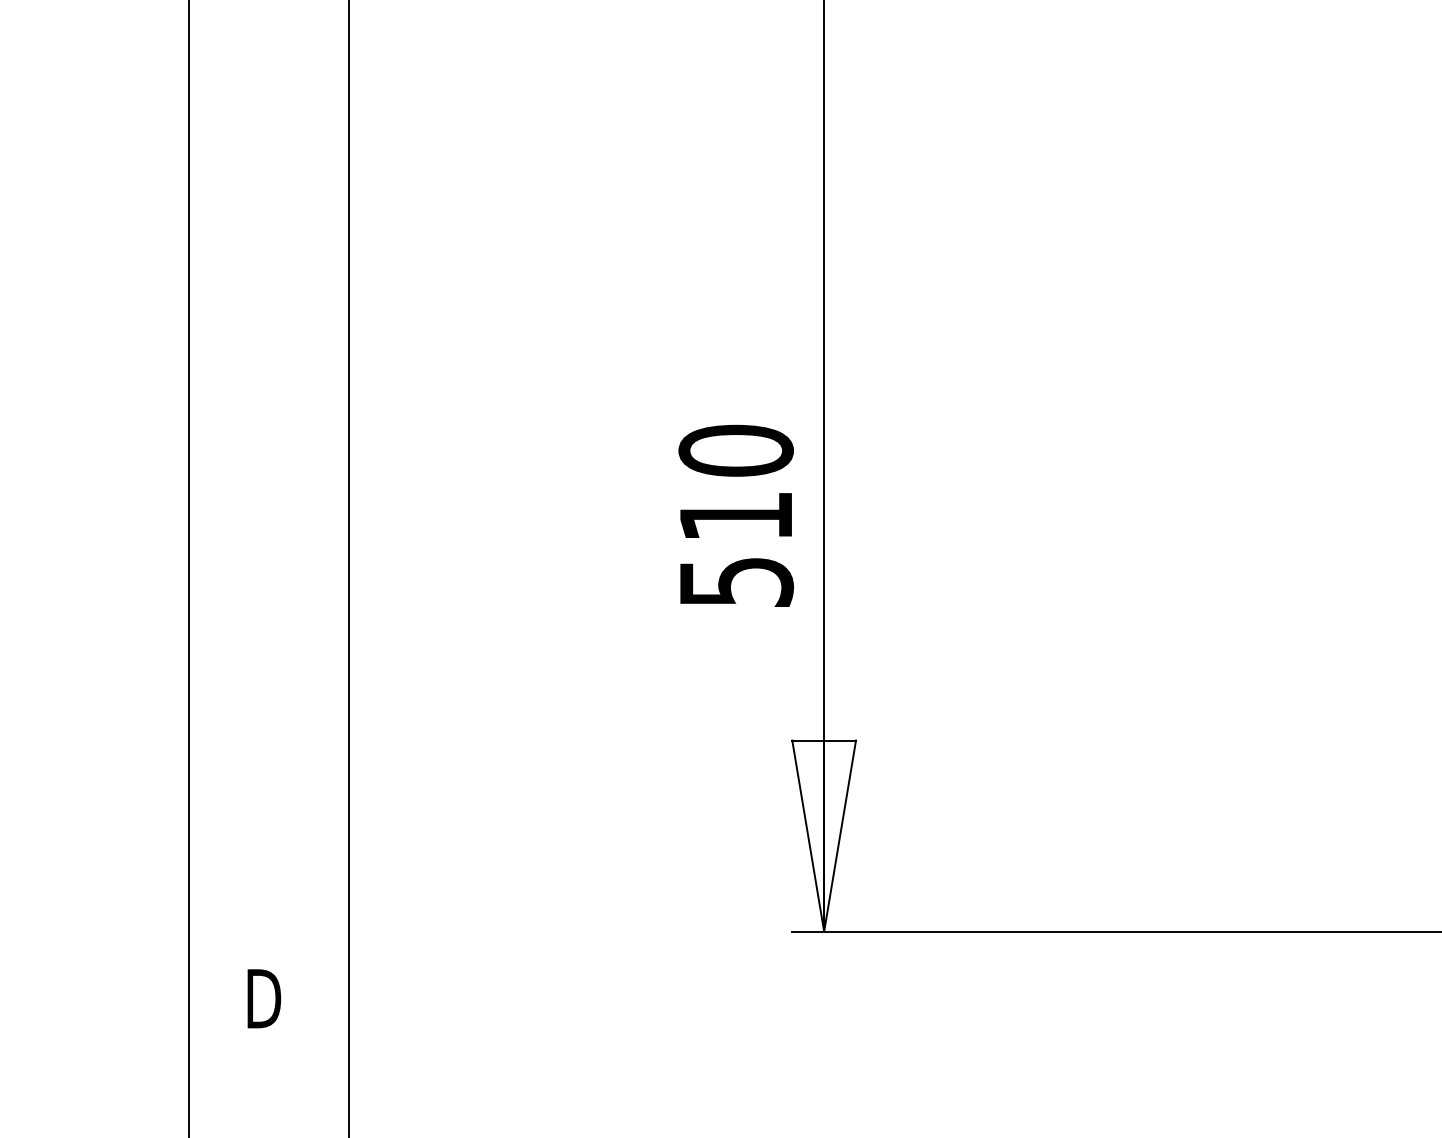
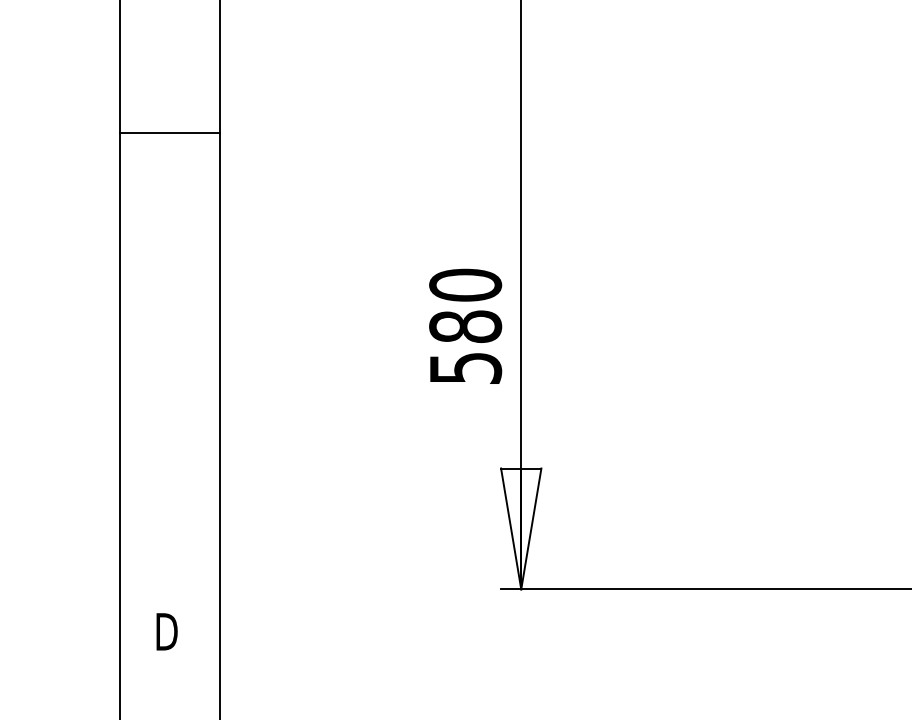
line: (268, 209) -> (169, 132), added
text: (736, 516) -> (465, 326), 510 -> 580

